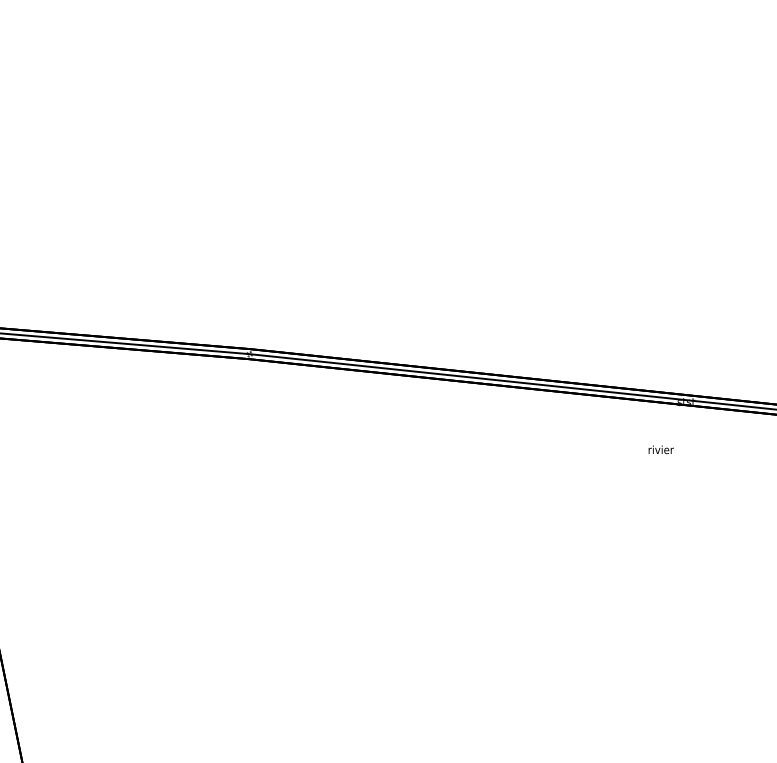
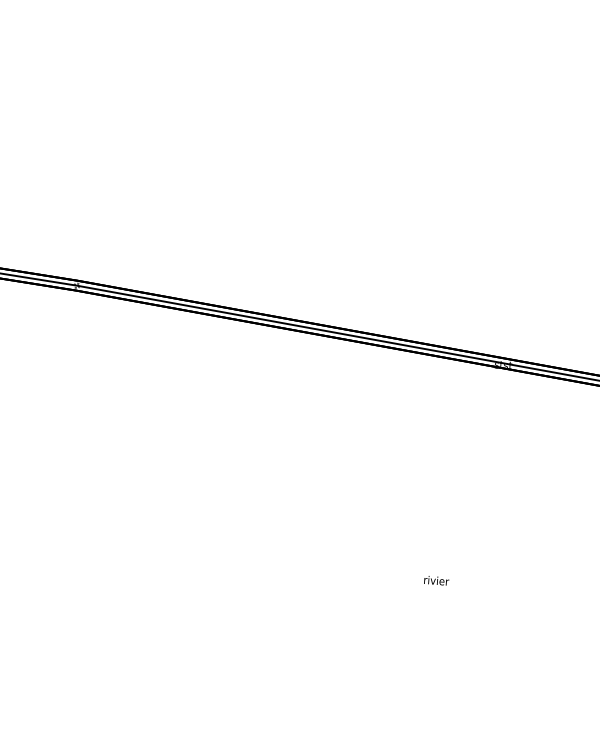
text: (660, 449) -> (435, 580), moved

